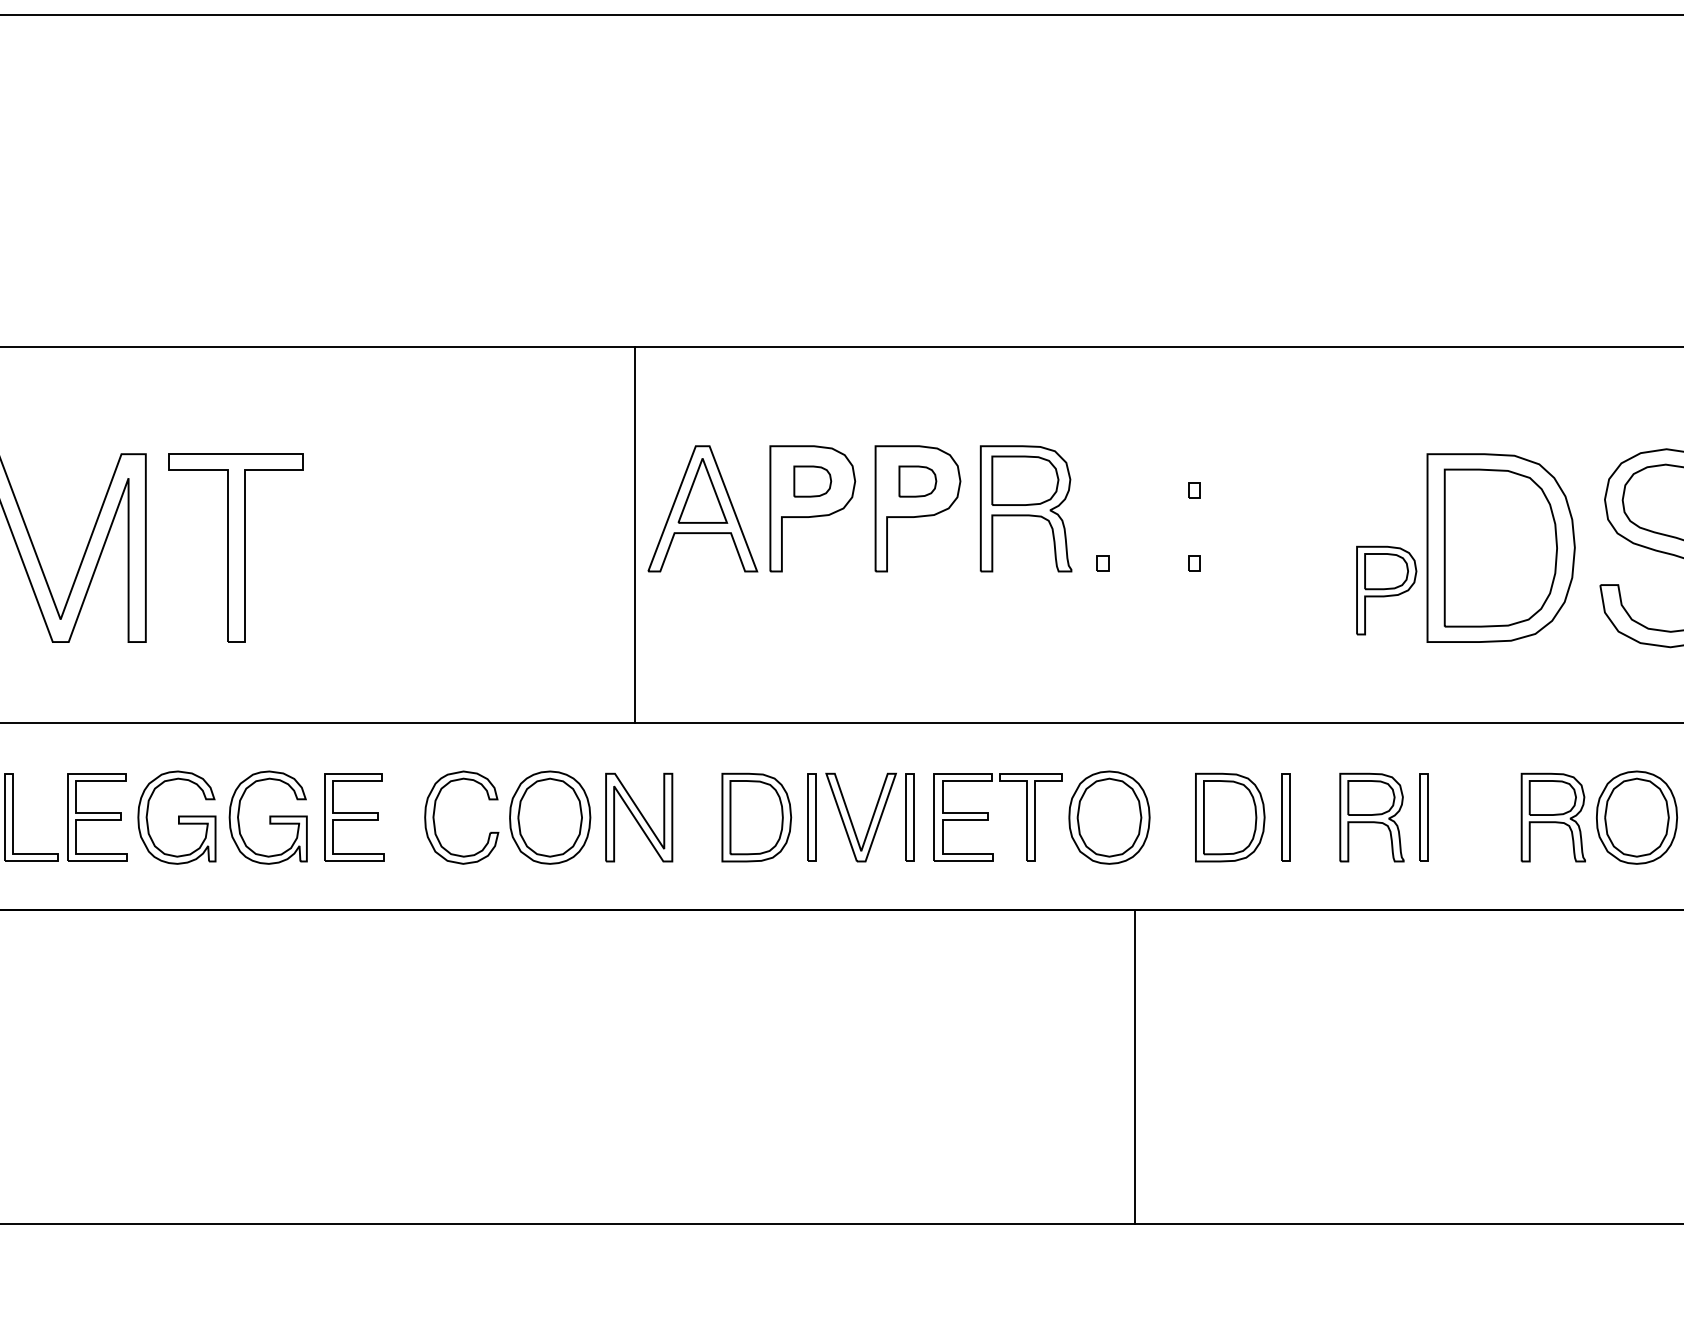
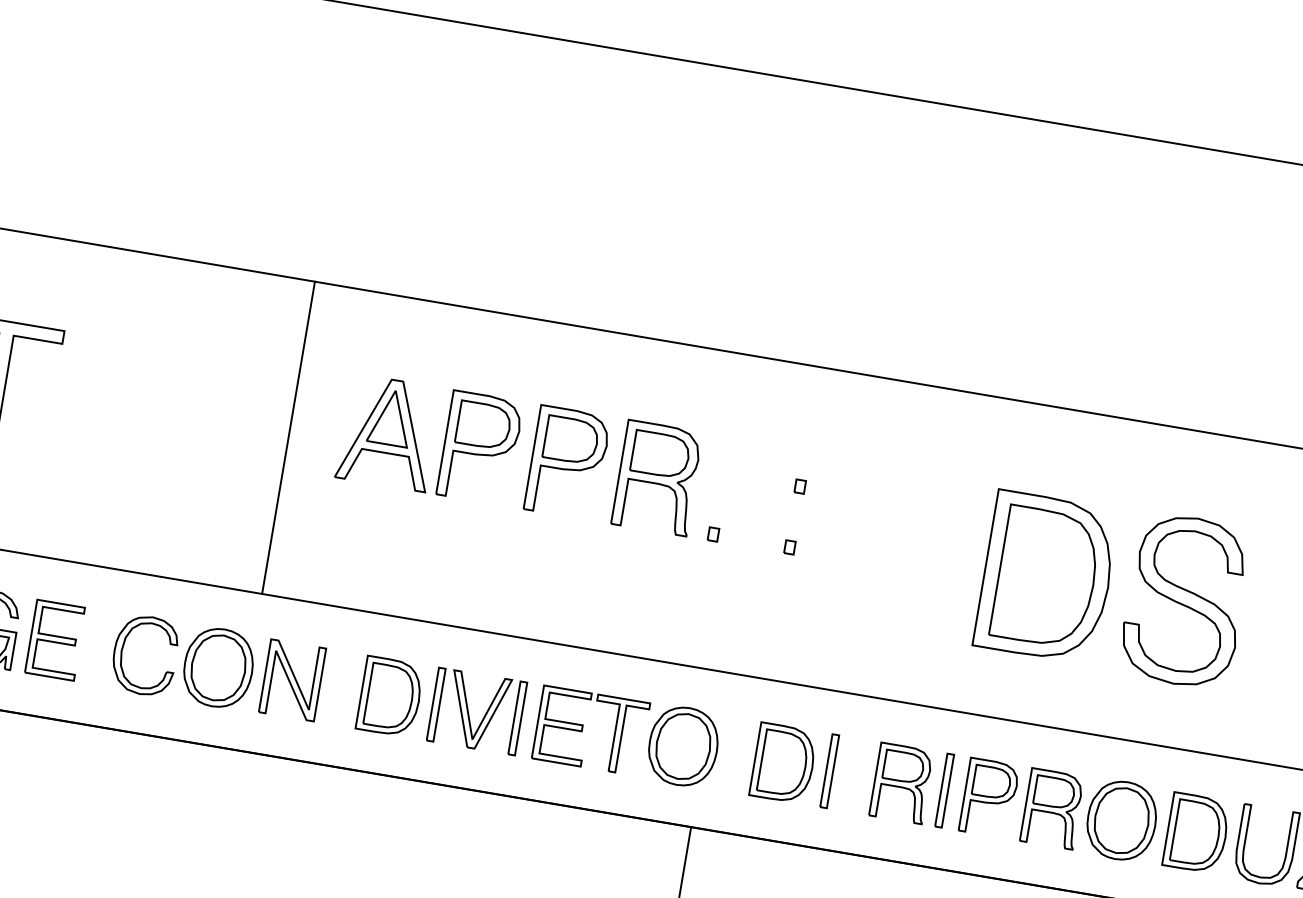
part: (812, 481) -> (483, 425), size x1.67
part: (917, 481) -> (571, 440), size x1.67
line: (634, 534) -> (288, 437), moved
part: (1386, 590) -> (989, 798), moved

